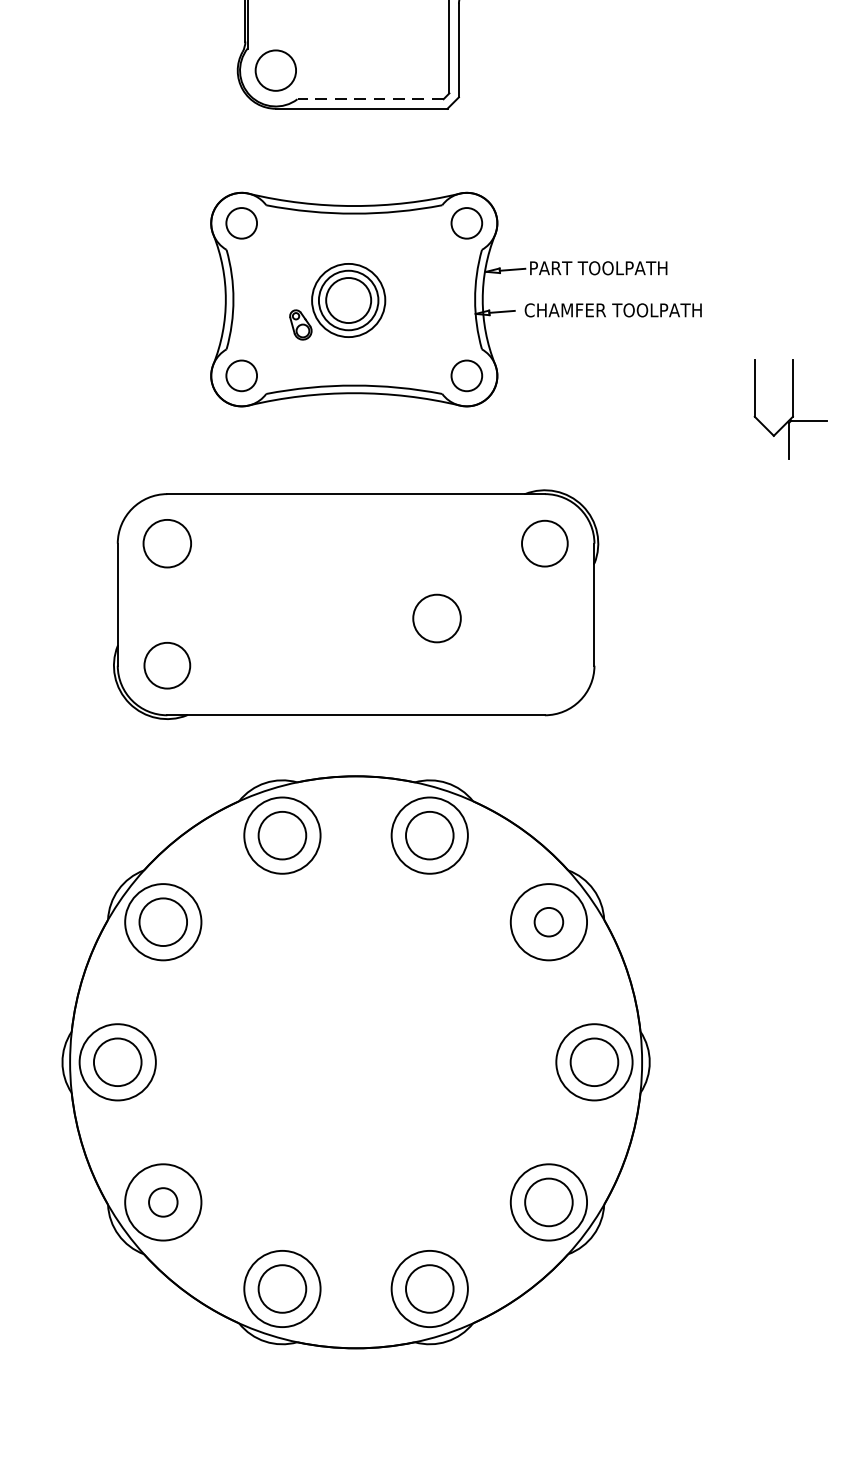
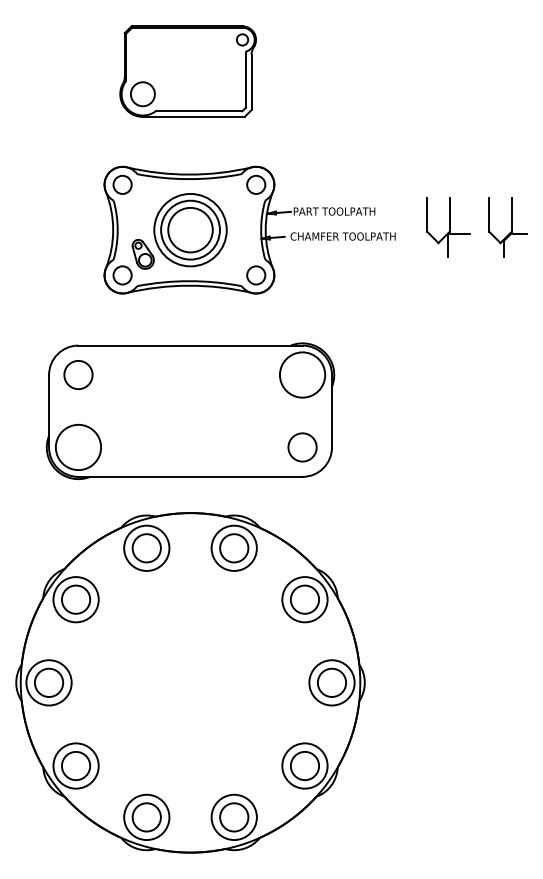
line: (369, 99) -> (198, 111), dashed -> solid
part: (337, 301) -> (179, 231), size x1.67
part: (790, 409) -> (448, 227), moved
circle: (544, 542) -> (302, 374), size x1.67
circle: (436, 618) -> (302, 447), moved
circle: (167, 665) -> (78, 447), size x1.67
circle: (548, 921) -> (304, 599), size x1.67
circle: (162, 1201) -> (75, 765), size x1.67

